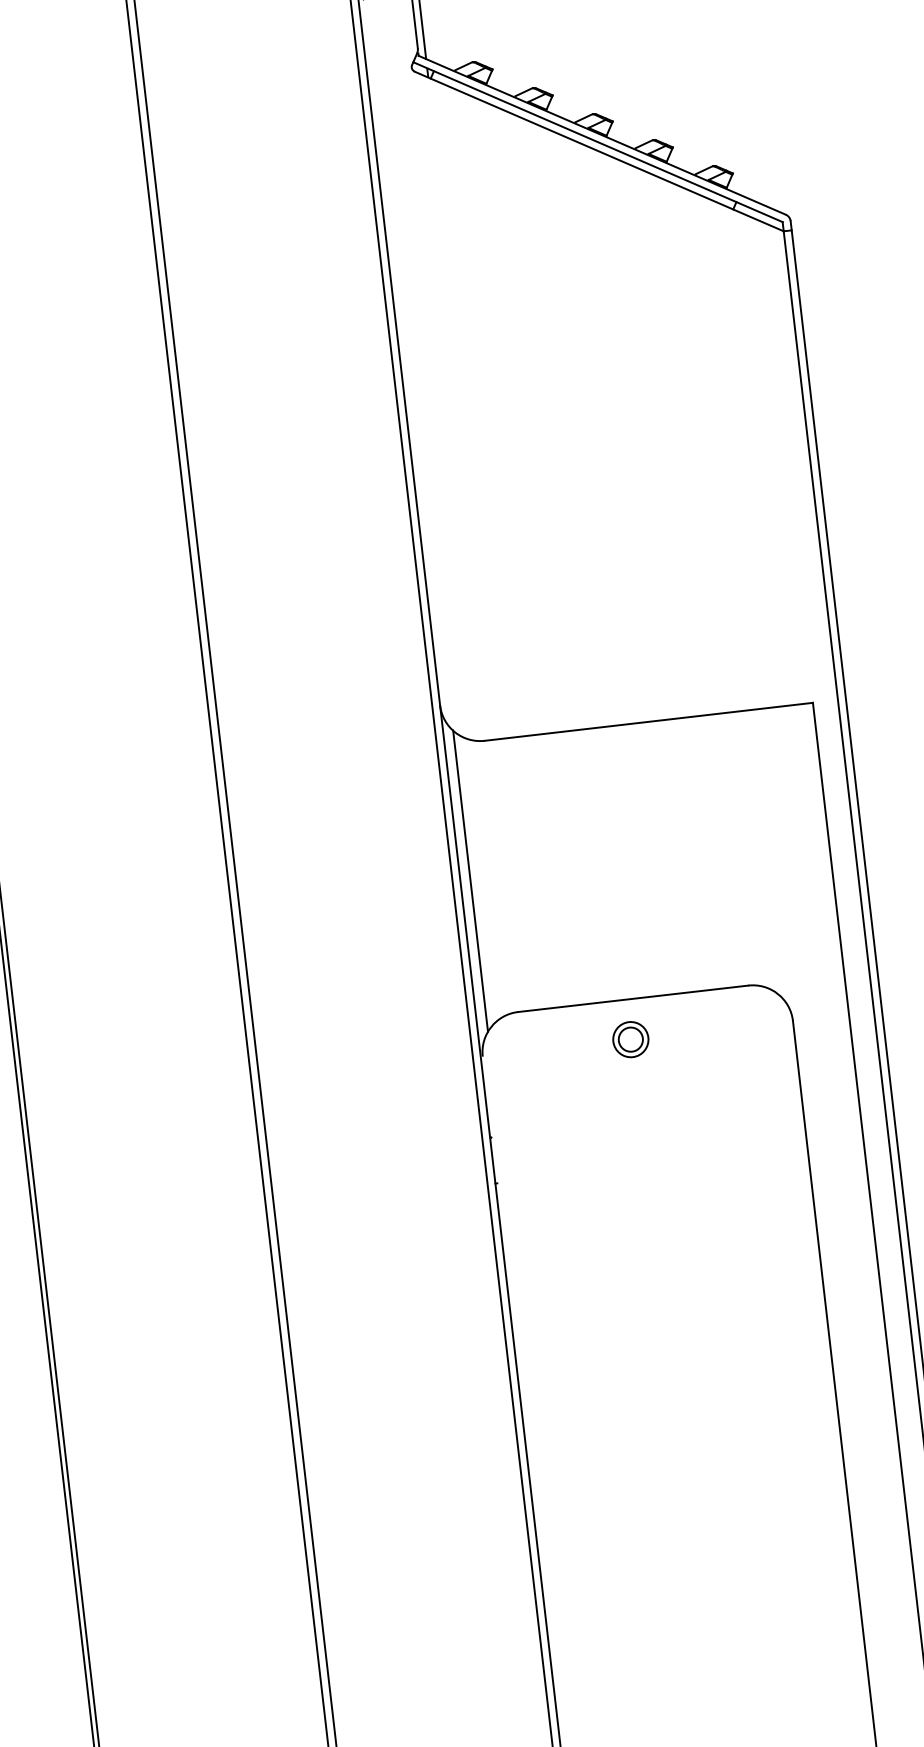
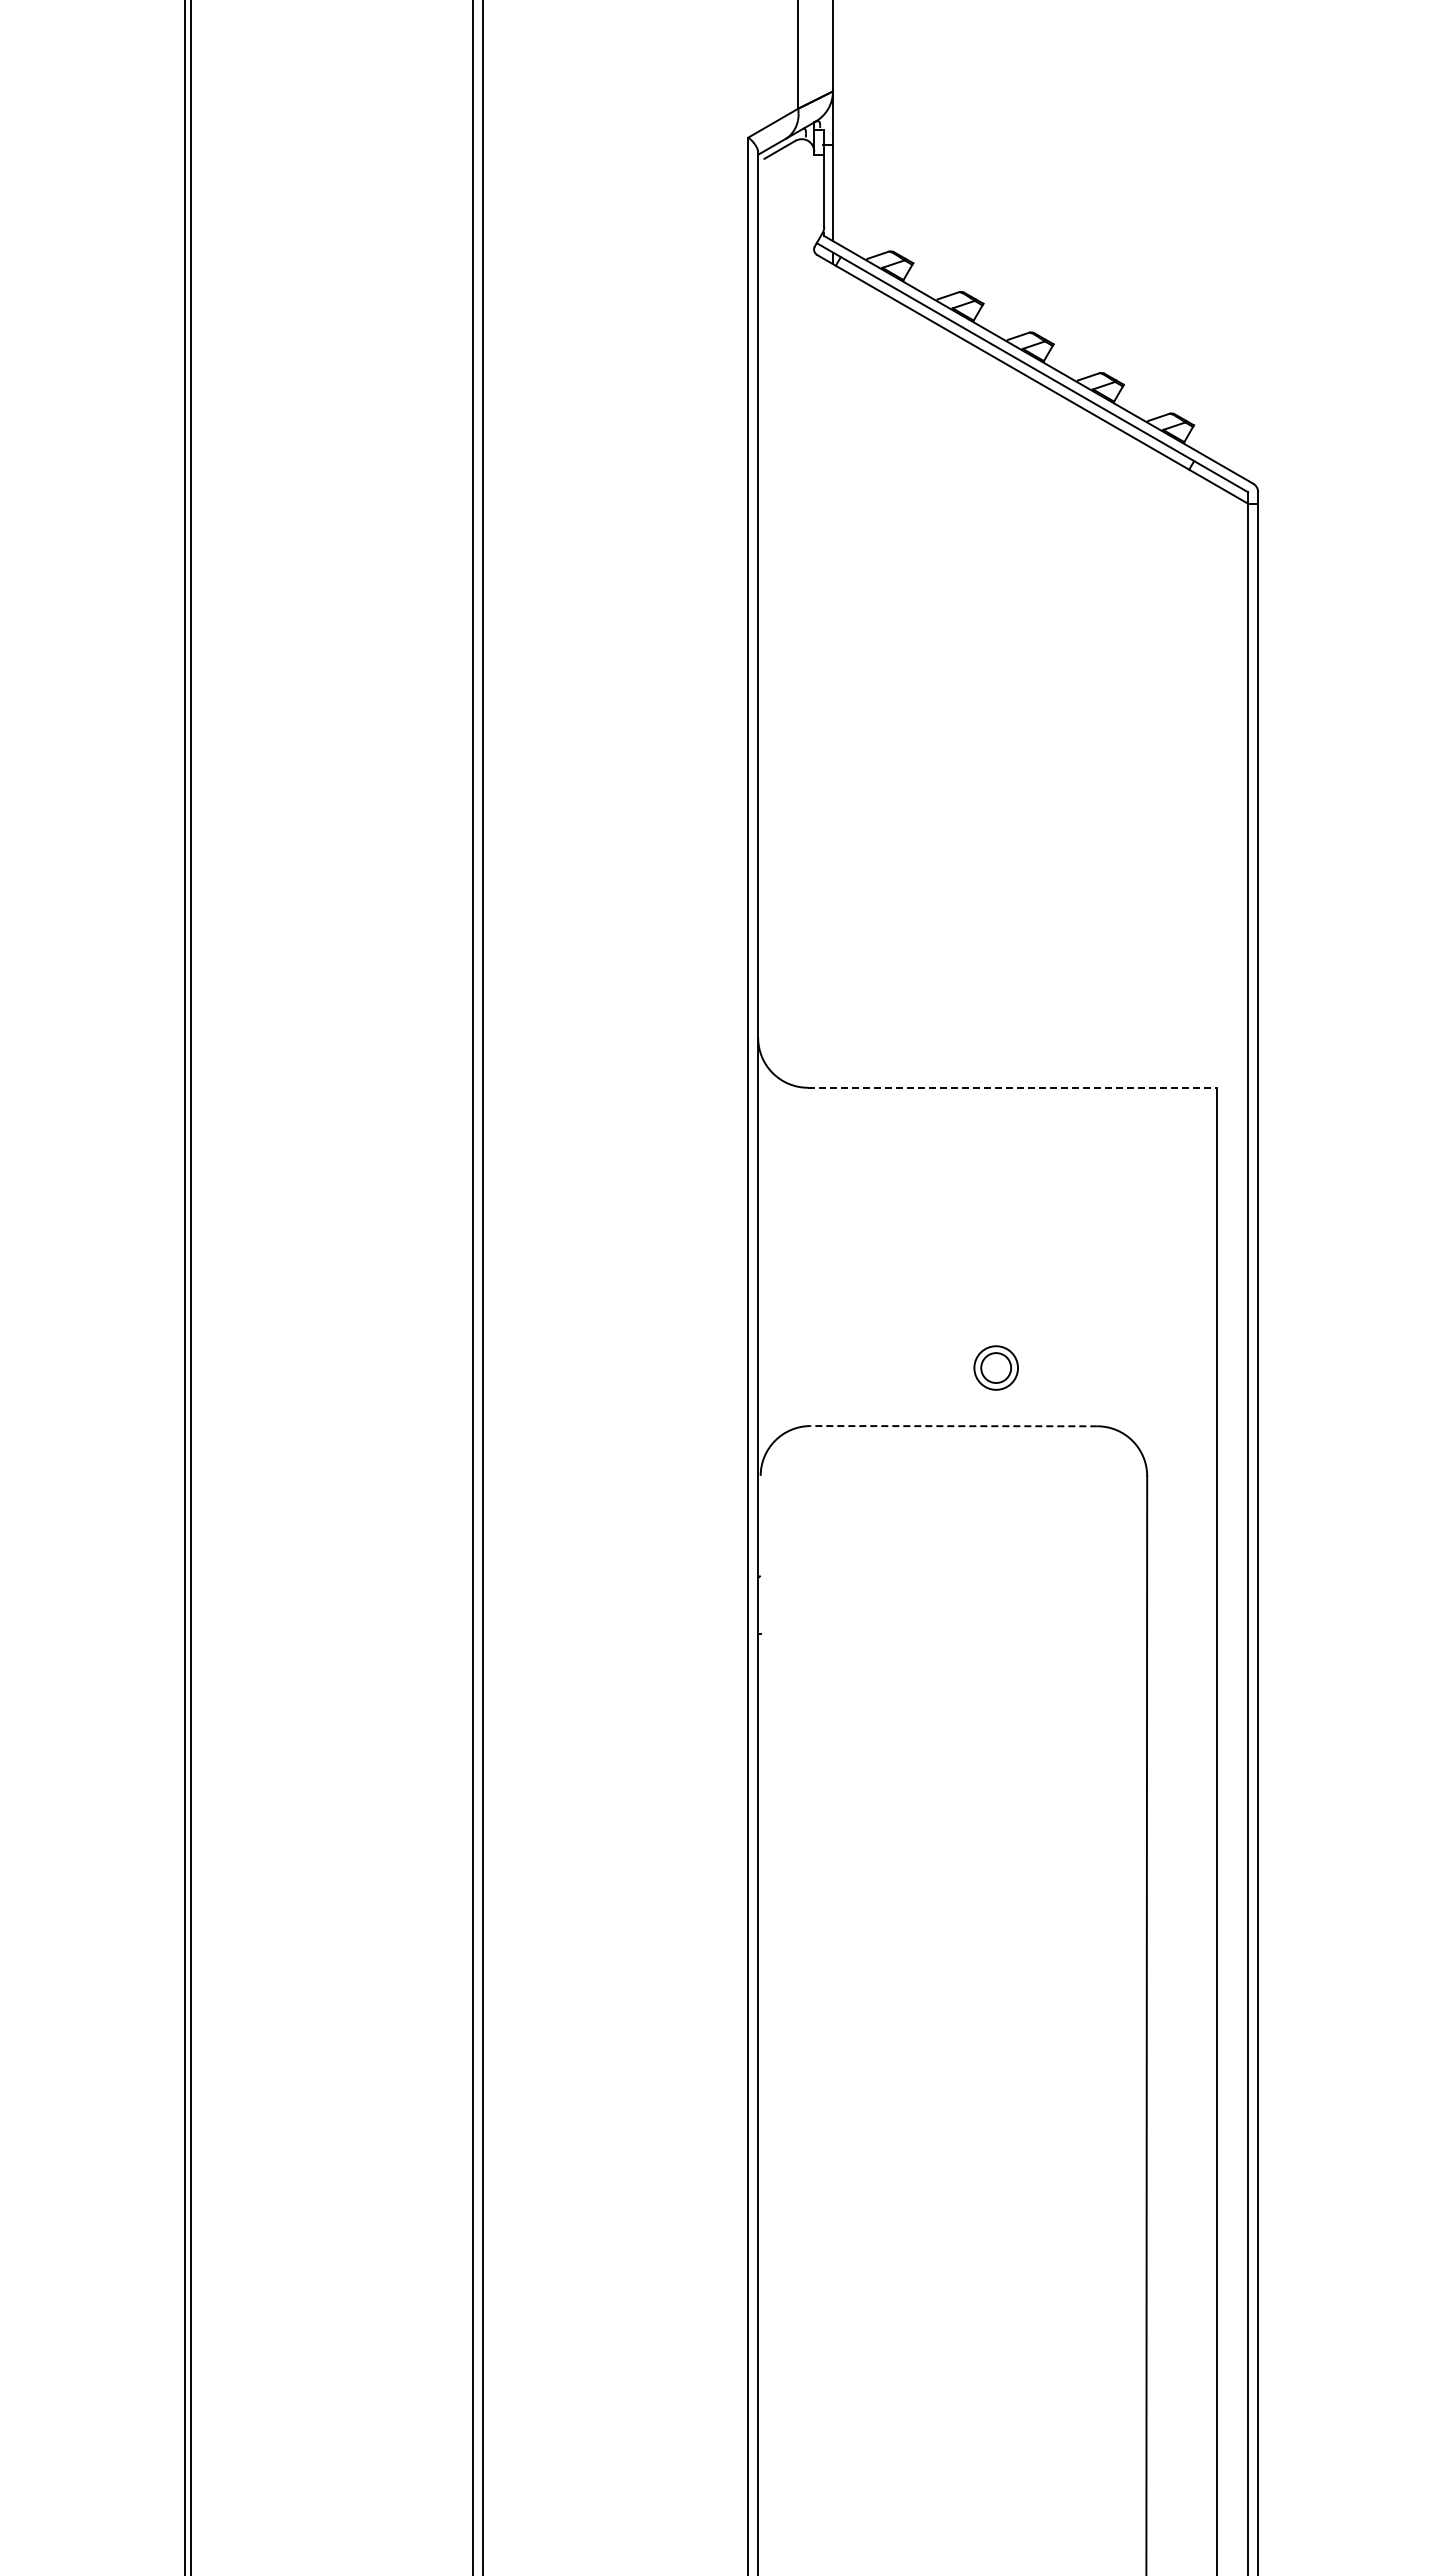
line: (649, 721) -> (1013, 1087), solid -> dashed
line: (470, 881) -> (770, 1258), removed
line: (632, 999) -> (953, 1426), solid -> dashed
part: (630, 1039) -> (995, 1367), moved

